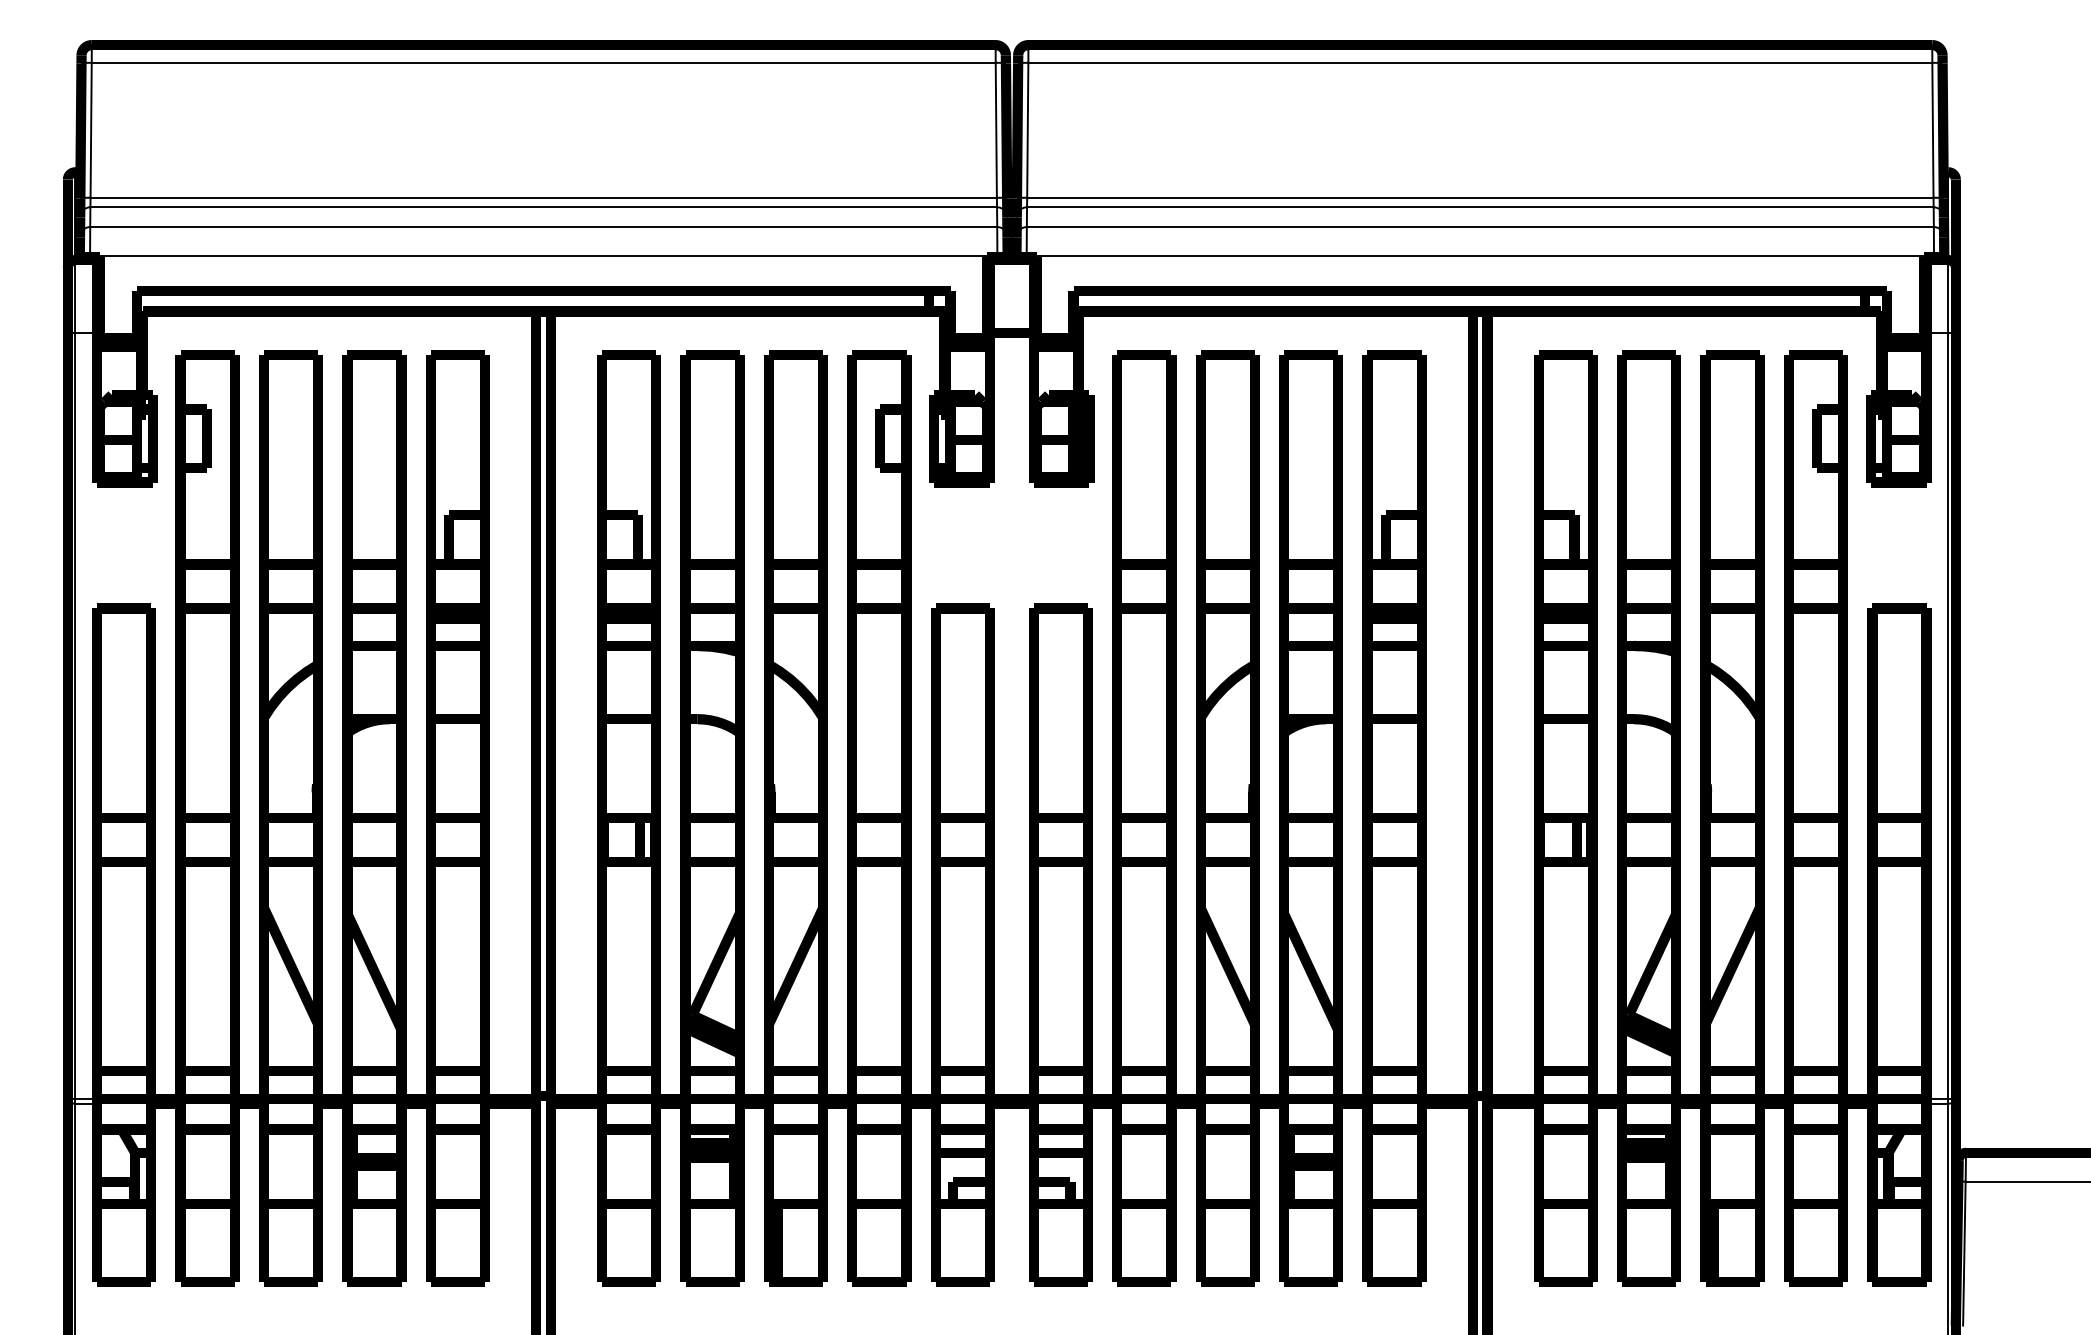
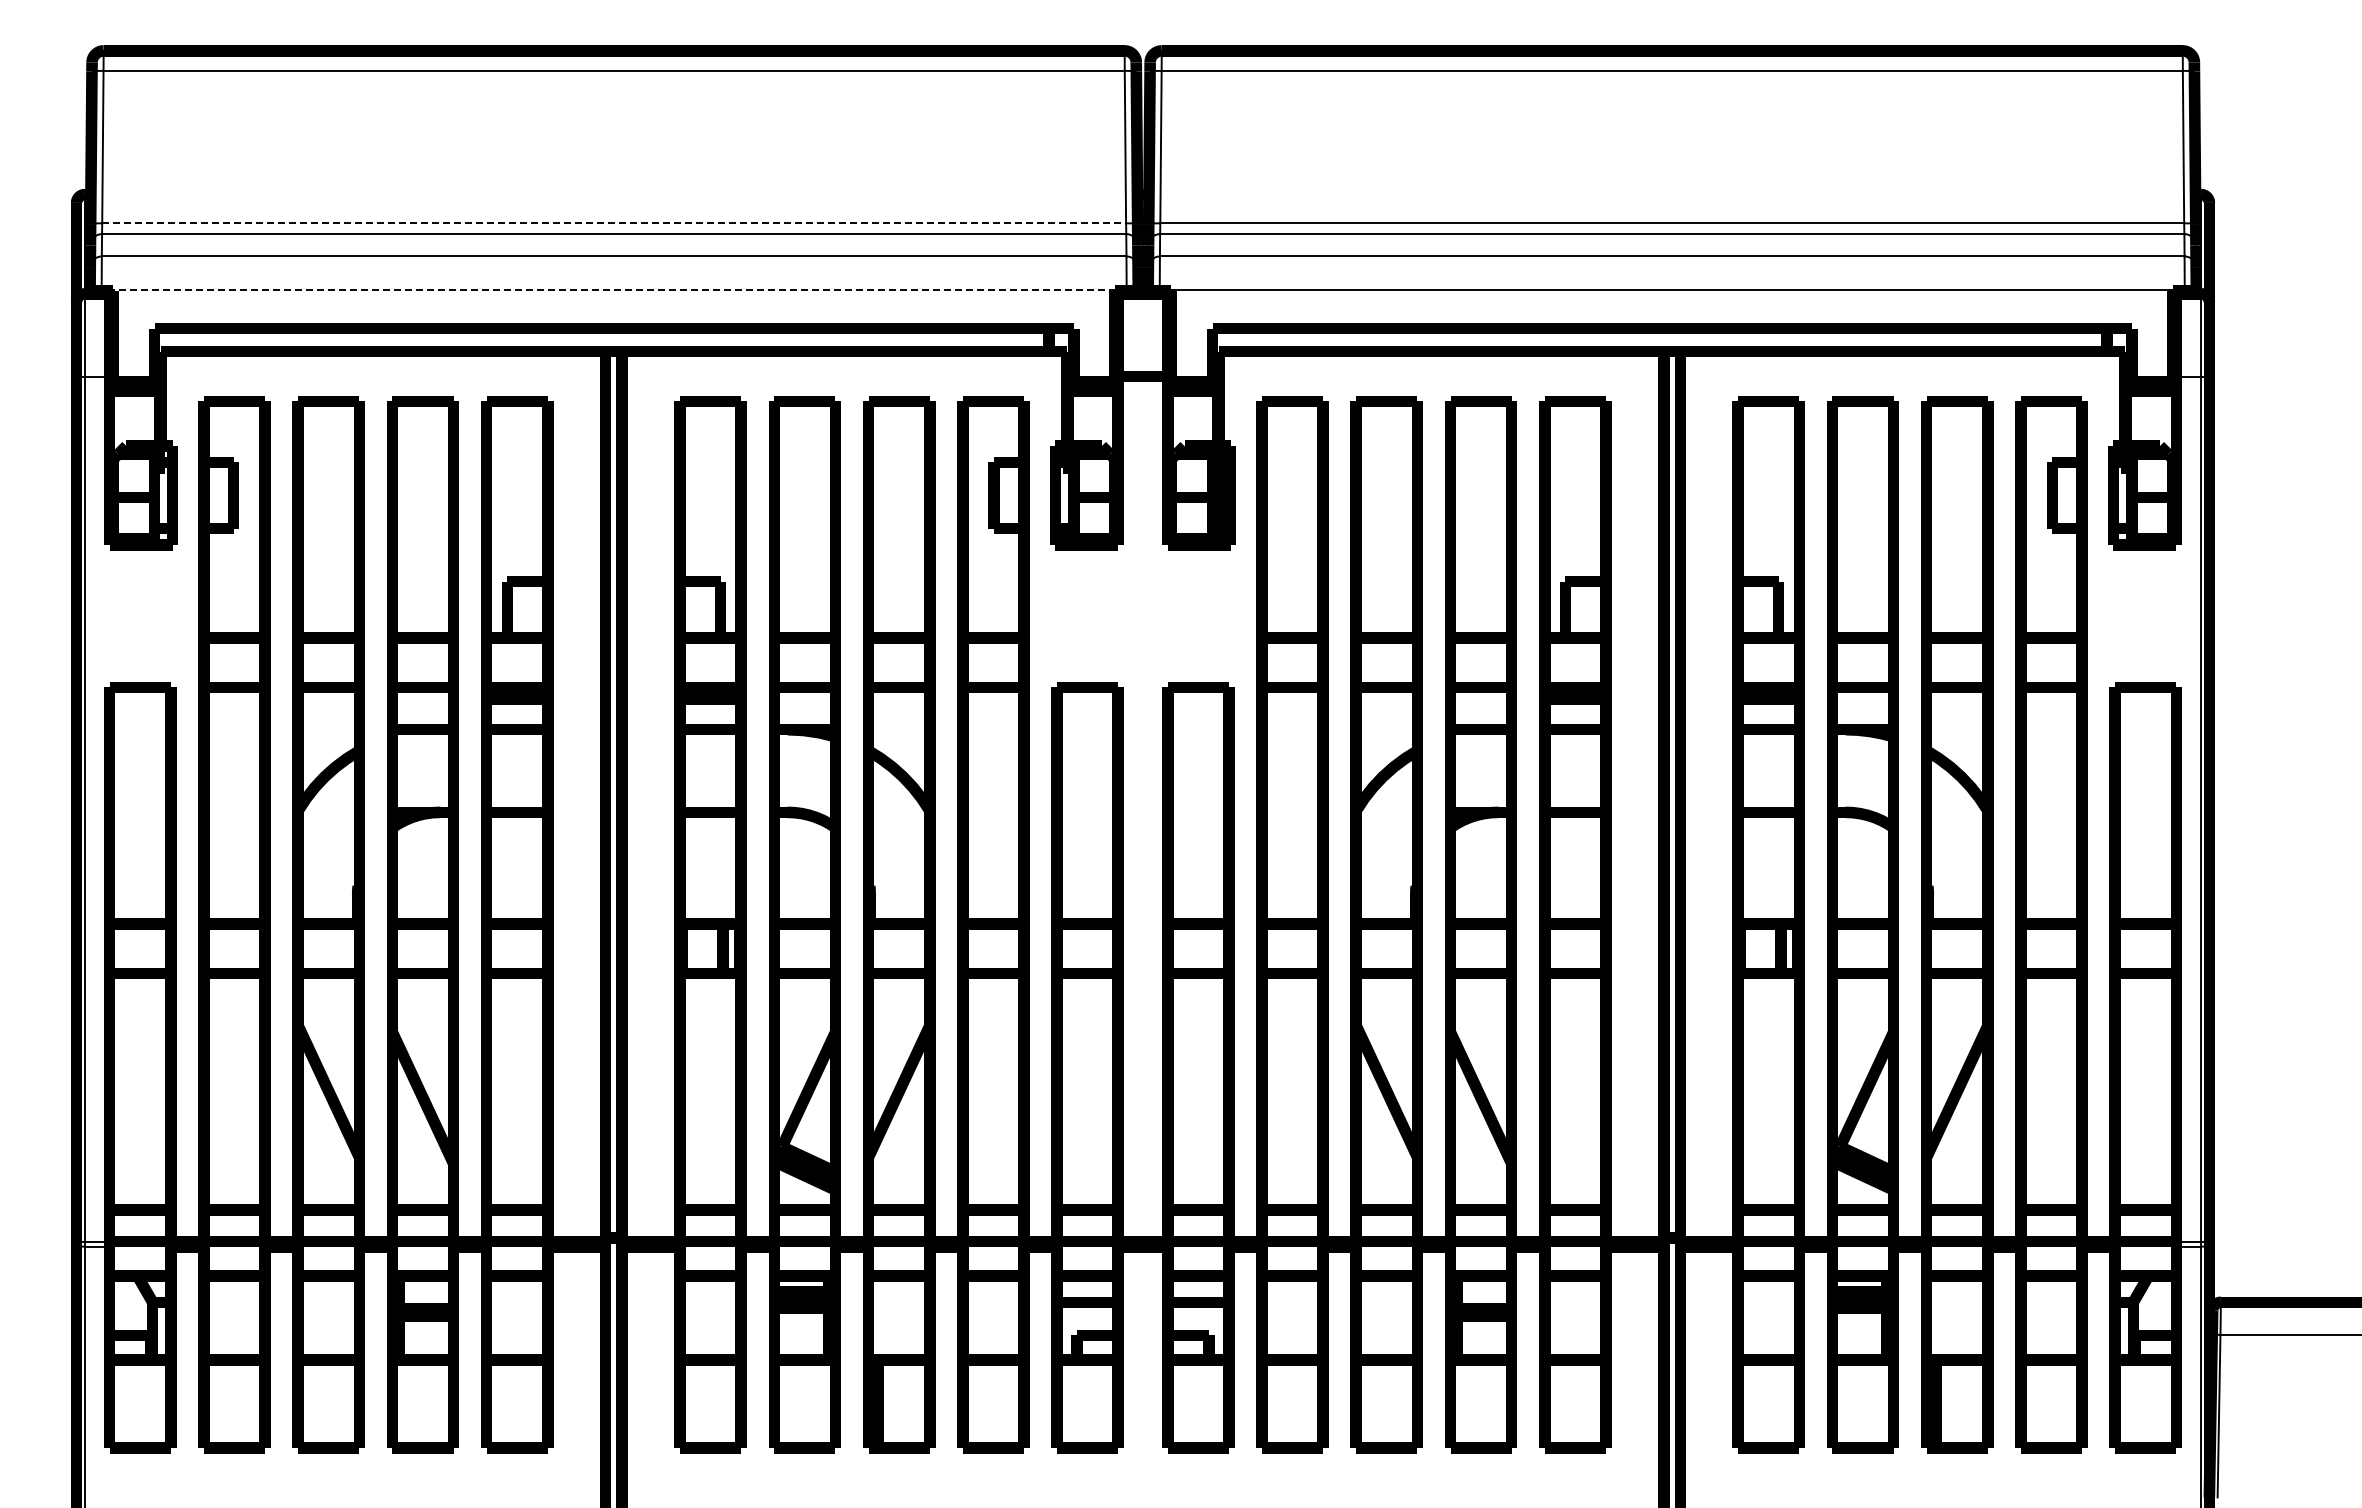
line: (544, 197) -> (614, 223), solid -> dashed
line: (544, 256) -> (614, 289), solid -> dashed

